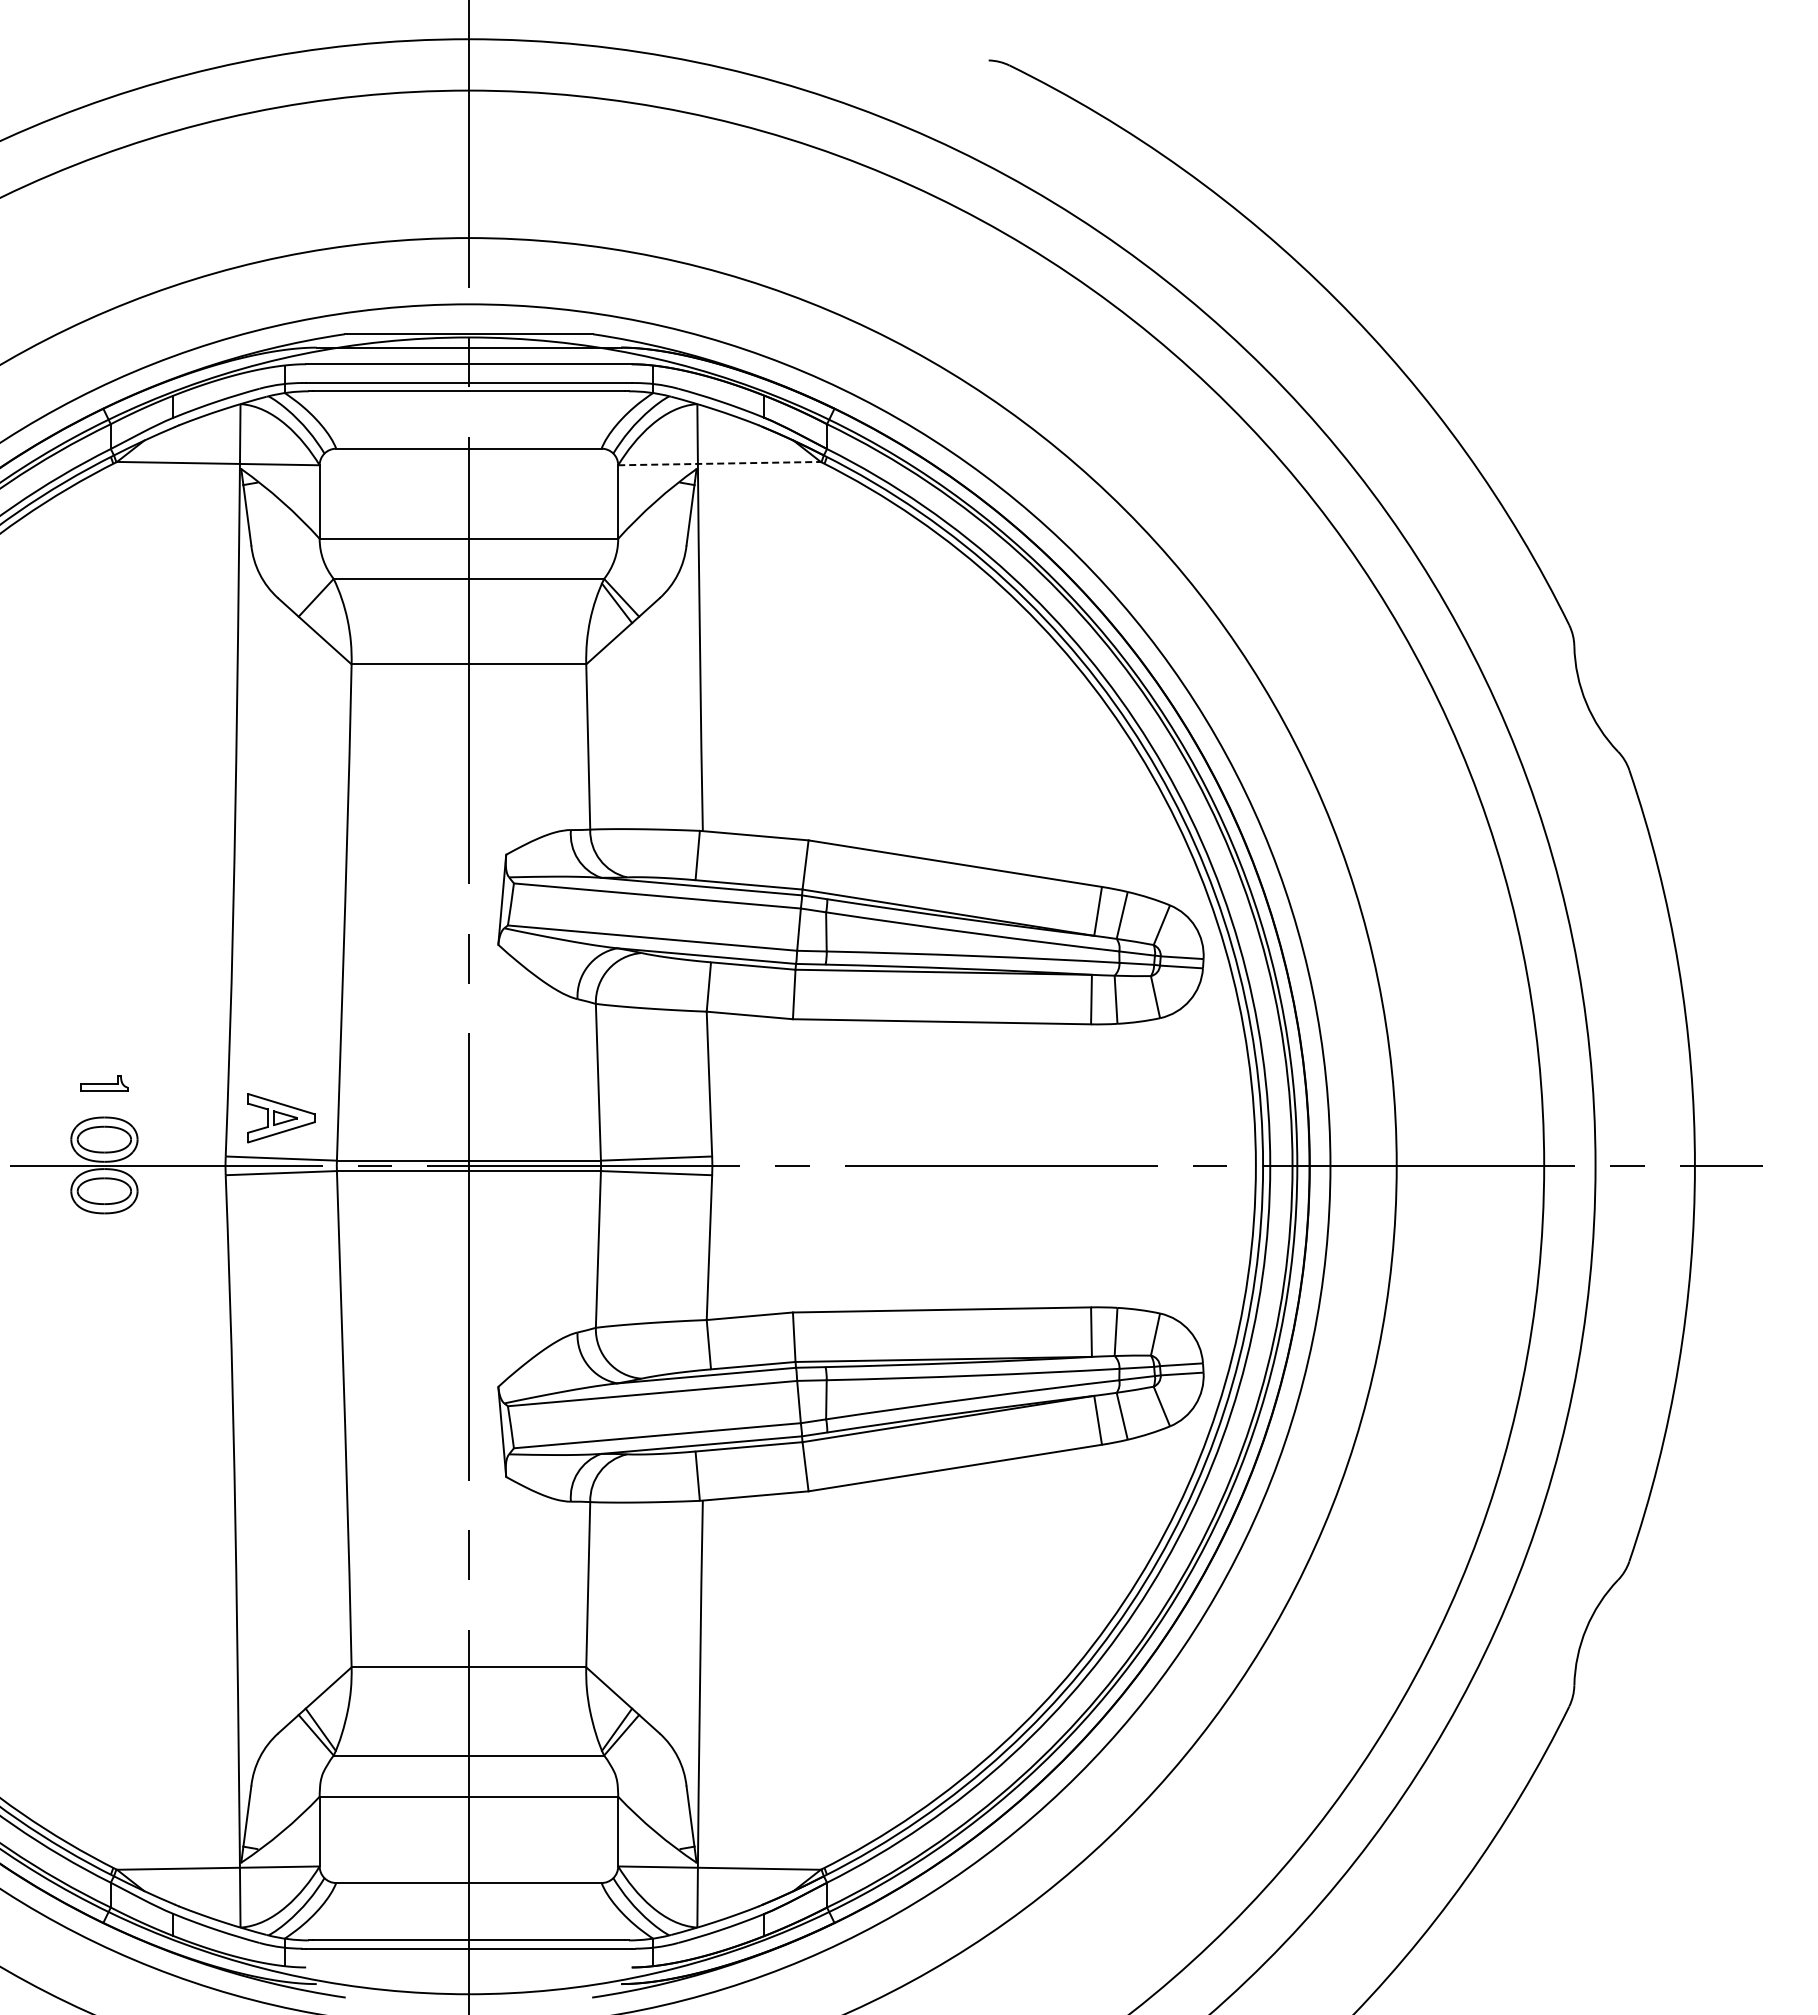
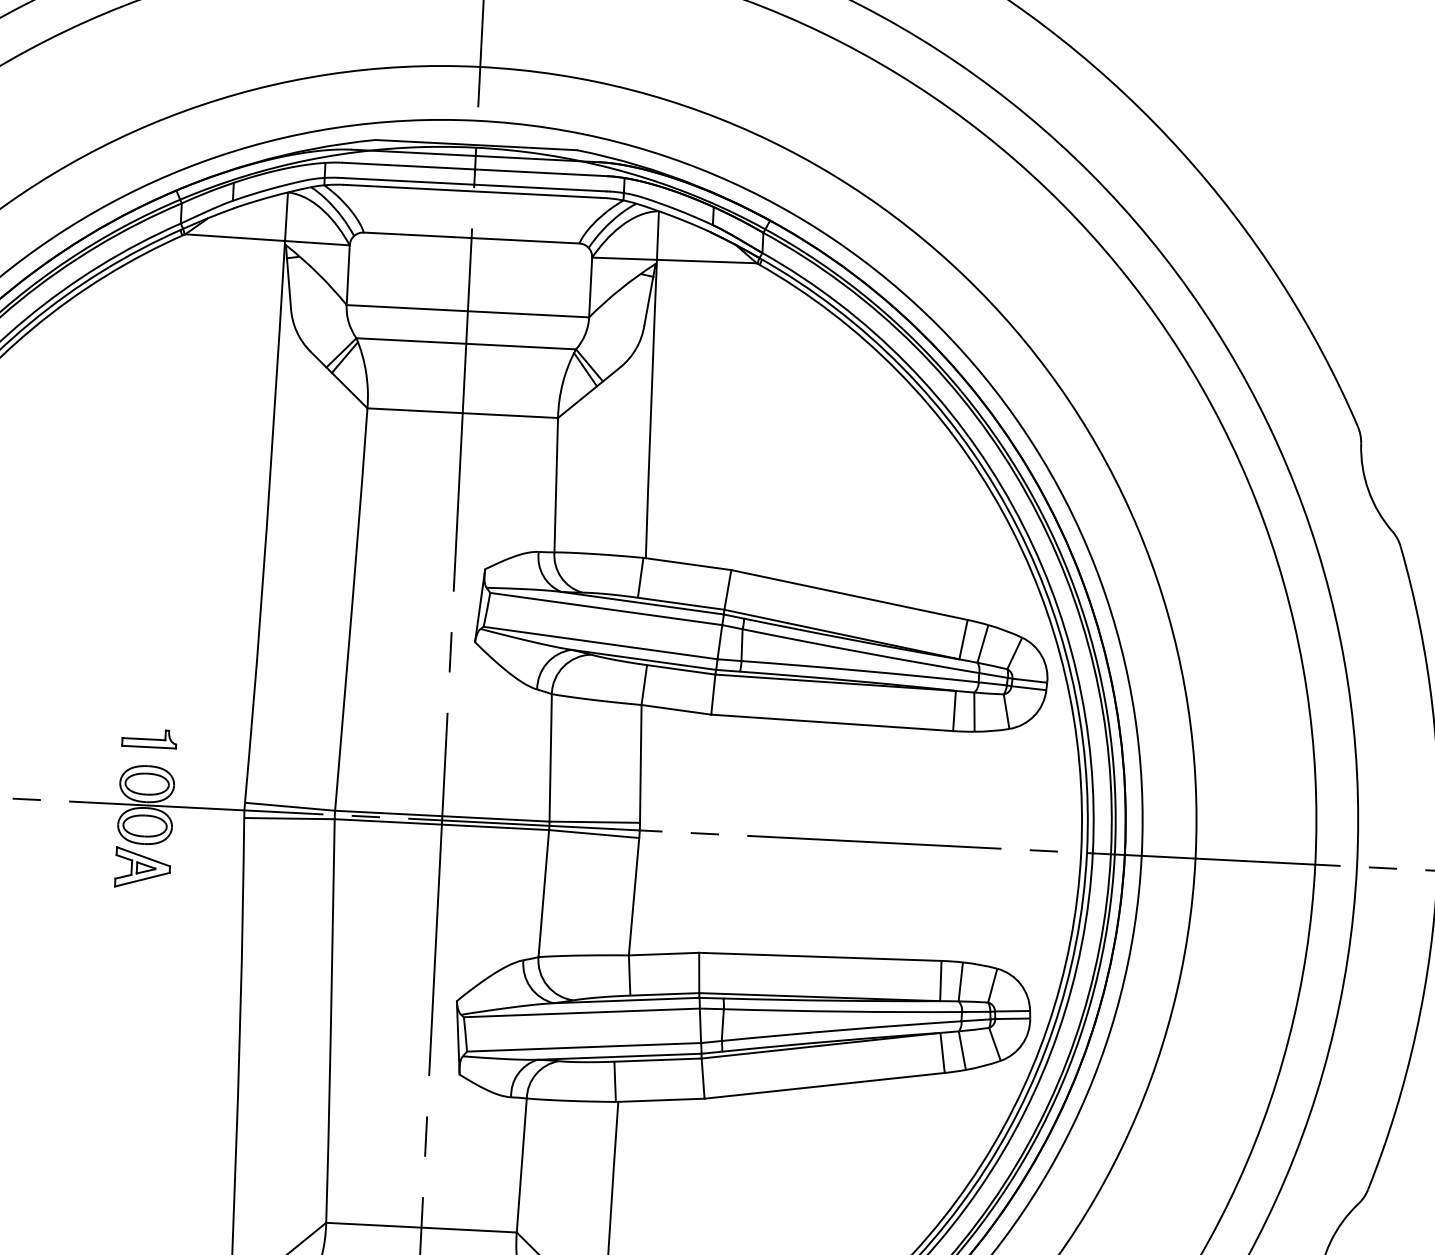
line: (719, 463) -> (674, 260), dashed -> solid
line: (320, 603) -> (344, 357), added
part: (104, 1083) -> (149, 738), size x1.43
part: (281, 1118) -> (142, 868), moved

